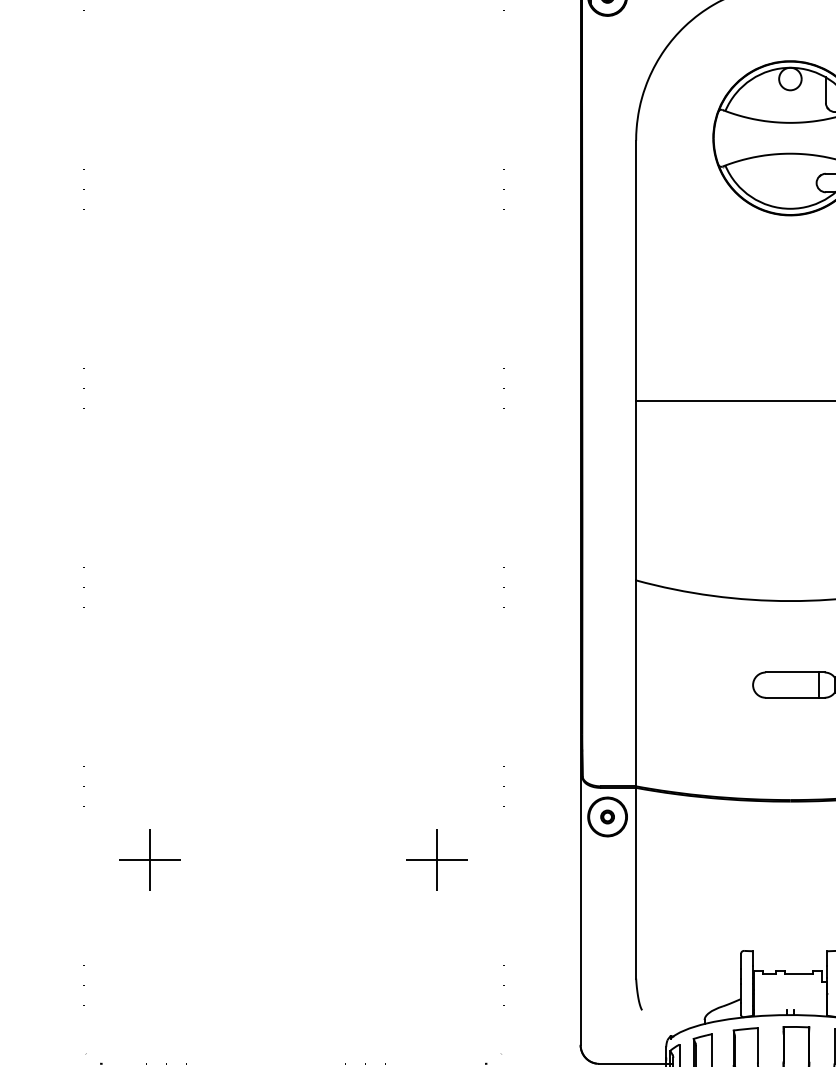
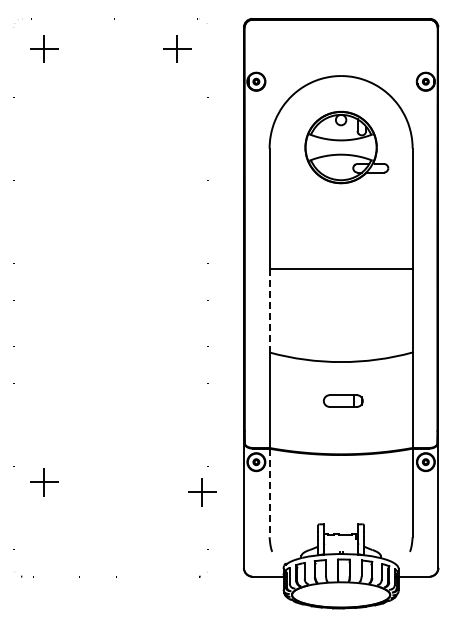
line: (635, 489) -> (269, 310), solid -> dashed
part: (437, 860) -> (202, 492), moved
line: (635, 884) -> (269, 493), solid -> dashed

